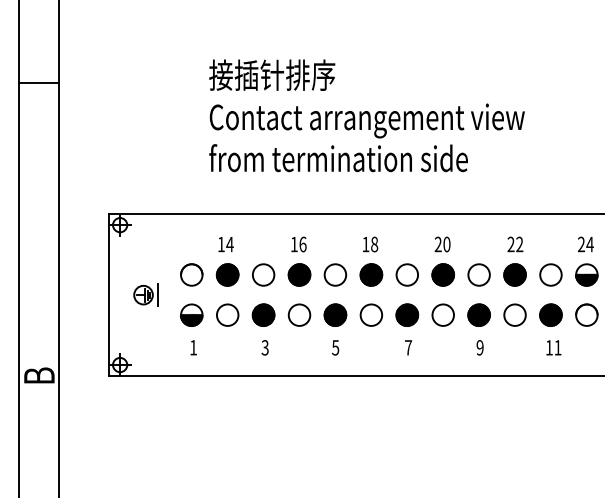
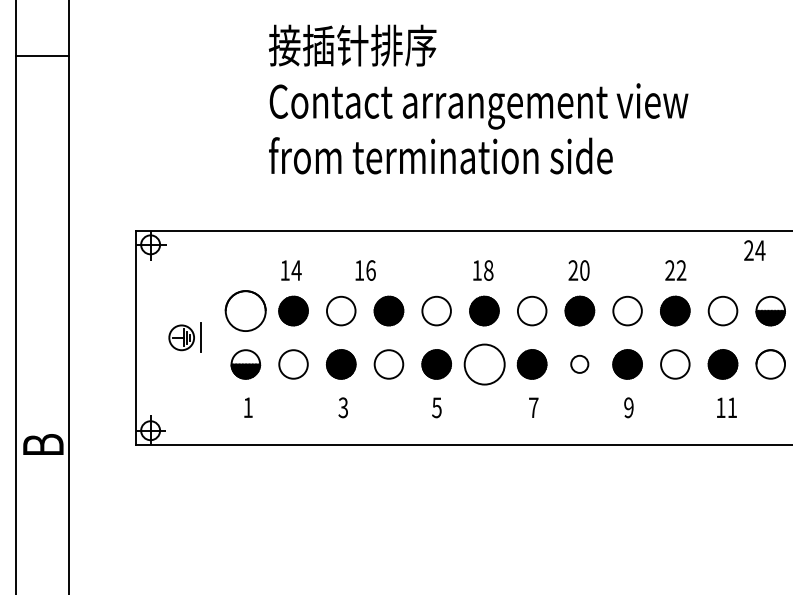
text: (298, 244) -> (365, 270), moved
text: (585, 244) -> (754, 250), moved
circle: (191, 274) -> (245, 310), size x1.4
circle: (370, 314) -> (483, 363), size x1.4
circle: (442, 314) -> (578, 363), size x0.6

